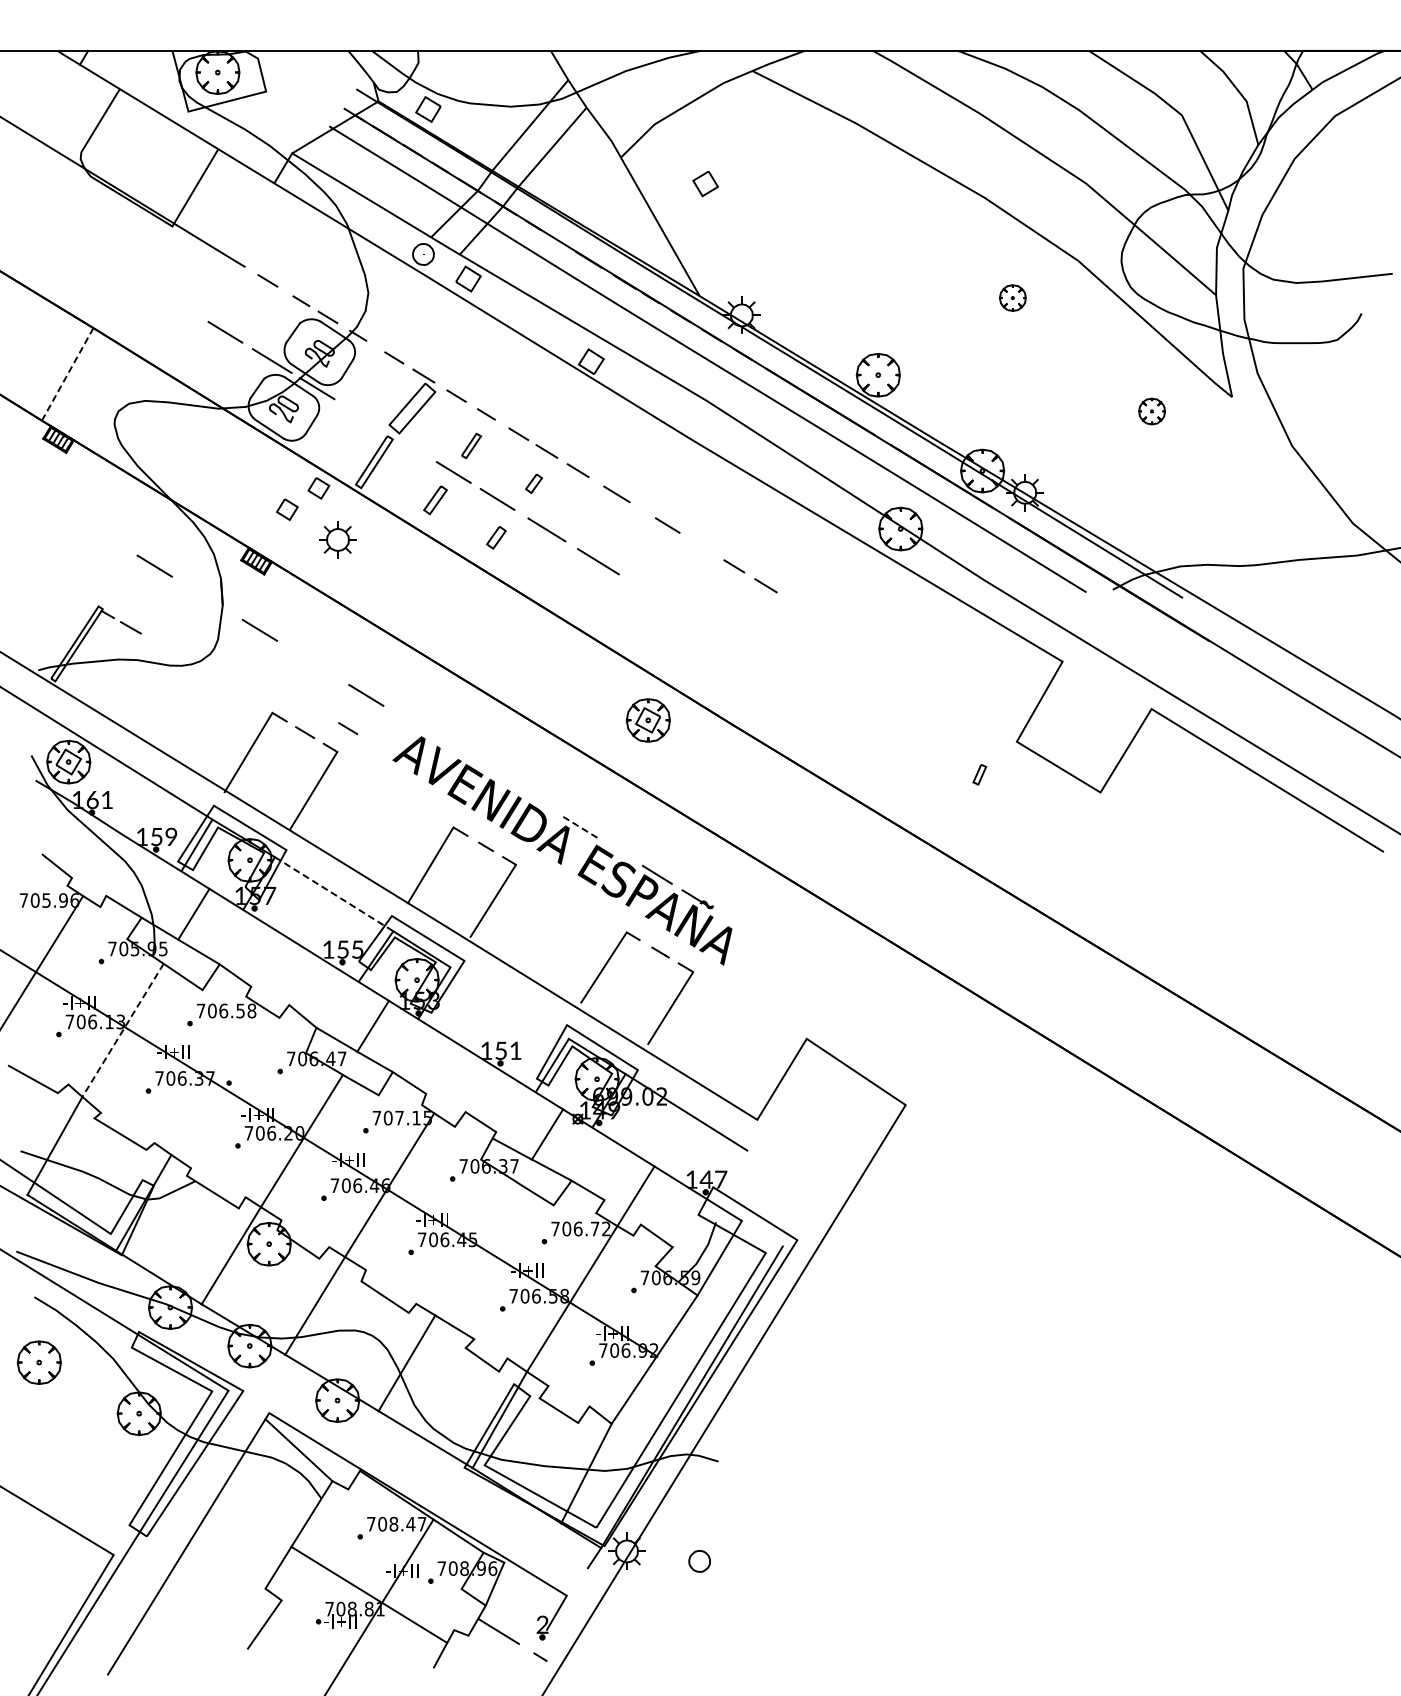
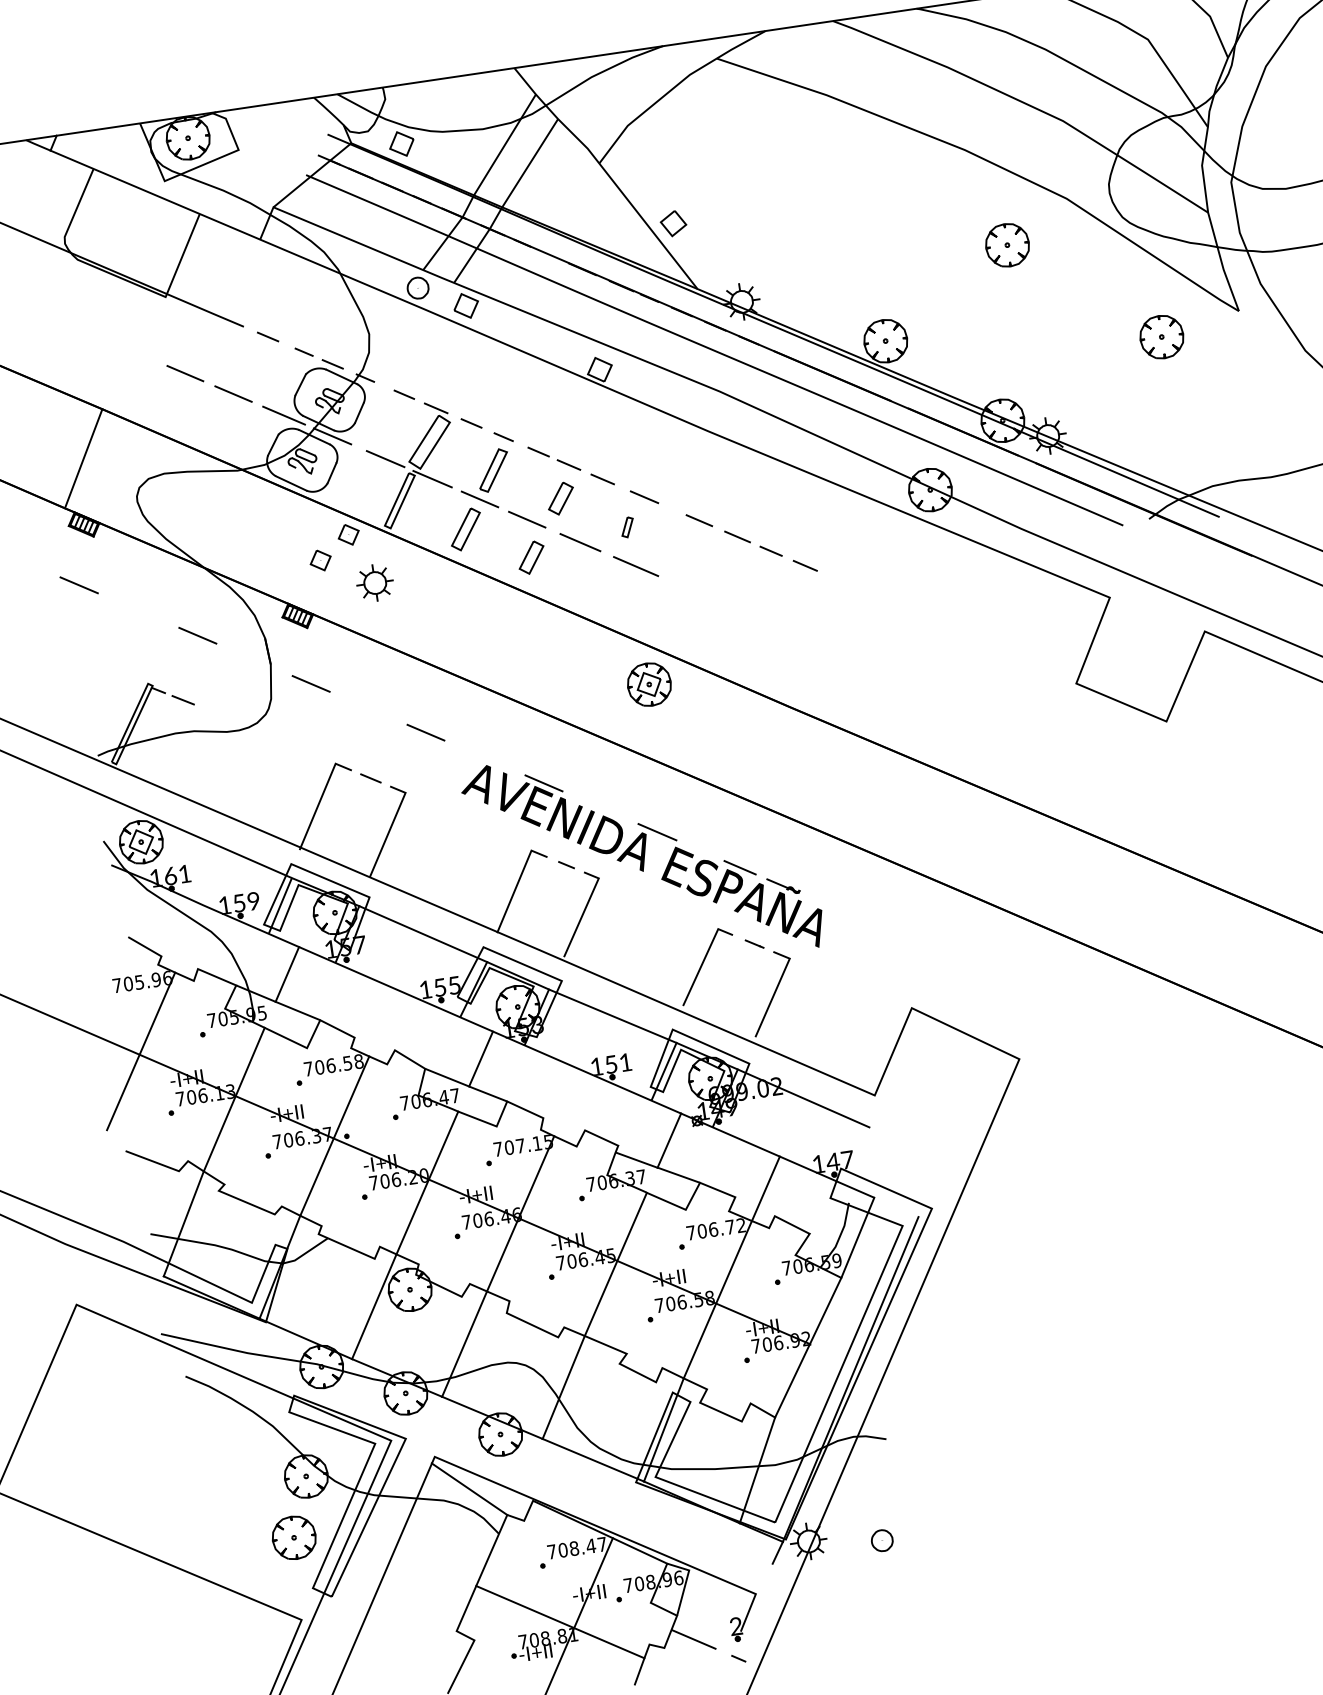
part: (705, 184) -> (673, 224), moved
part: (1012, 297) -> (1007, 244), size x1.67
line: (180, 304) -> (185, 373), added
line: (67, 374) -> (83, 458), dashed -> solid
part: (1151, 411) -> (1161, 337), size x1.67
line: (366, 418) -> (385, 458), added
line: (409, 445) -> (432, 479), added
part: (471, 445) -> (493, 470), size x1.67
part: (533, 483) -> (560, 498), size x1.67
line: (44, 498) -> (78, 584), added
part: (435, 500) -> (465, 529), size x1.43
part: (496, 537) -> (531, 557), size x1.43
line: (702, 547) -> (736, 537), added
part: (647, 720) -> (648, 684), moved
line: (348, 728) -> (413, 768), removed
line: (475, 762) -> (543, 783), added
part: (979, 774) -> (627, 527), moved
line: (580, 827) -> (657, 832), dashed -> solid
line: (334, 894) -> (423, 934), dashed -> solid
line: (509, 1002) -> (612, 1015), added
line: (123, 1030) -> (234, 1099), dashed -> solid
line: (216, 1080) -> (334, 1135), added
line: (476, 1248) -> (615, 1263), added
part: (38, 1362) -> (293, 1537), moved

